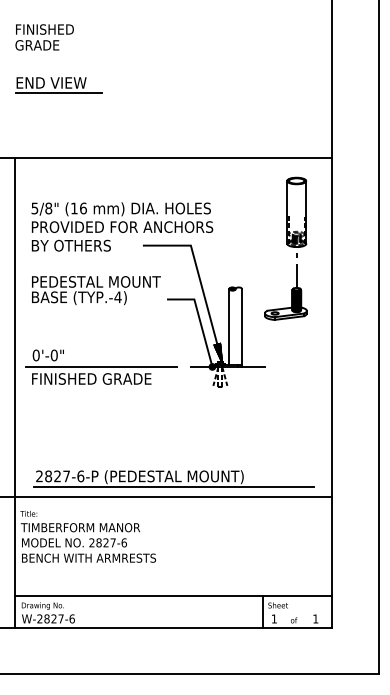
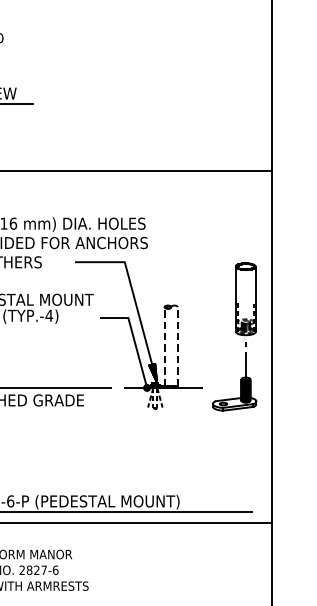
part: (285, 248) -> (234, 336), moved
line: (229, 327) -> (164, 347), solid -> dashed
line: (242, 327) -> (178, 347), solid -> dashed

